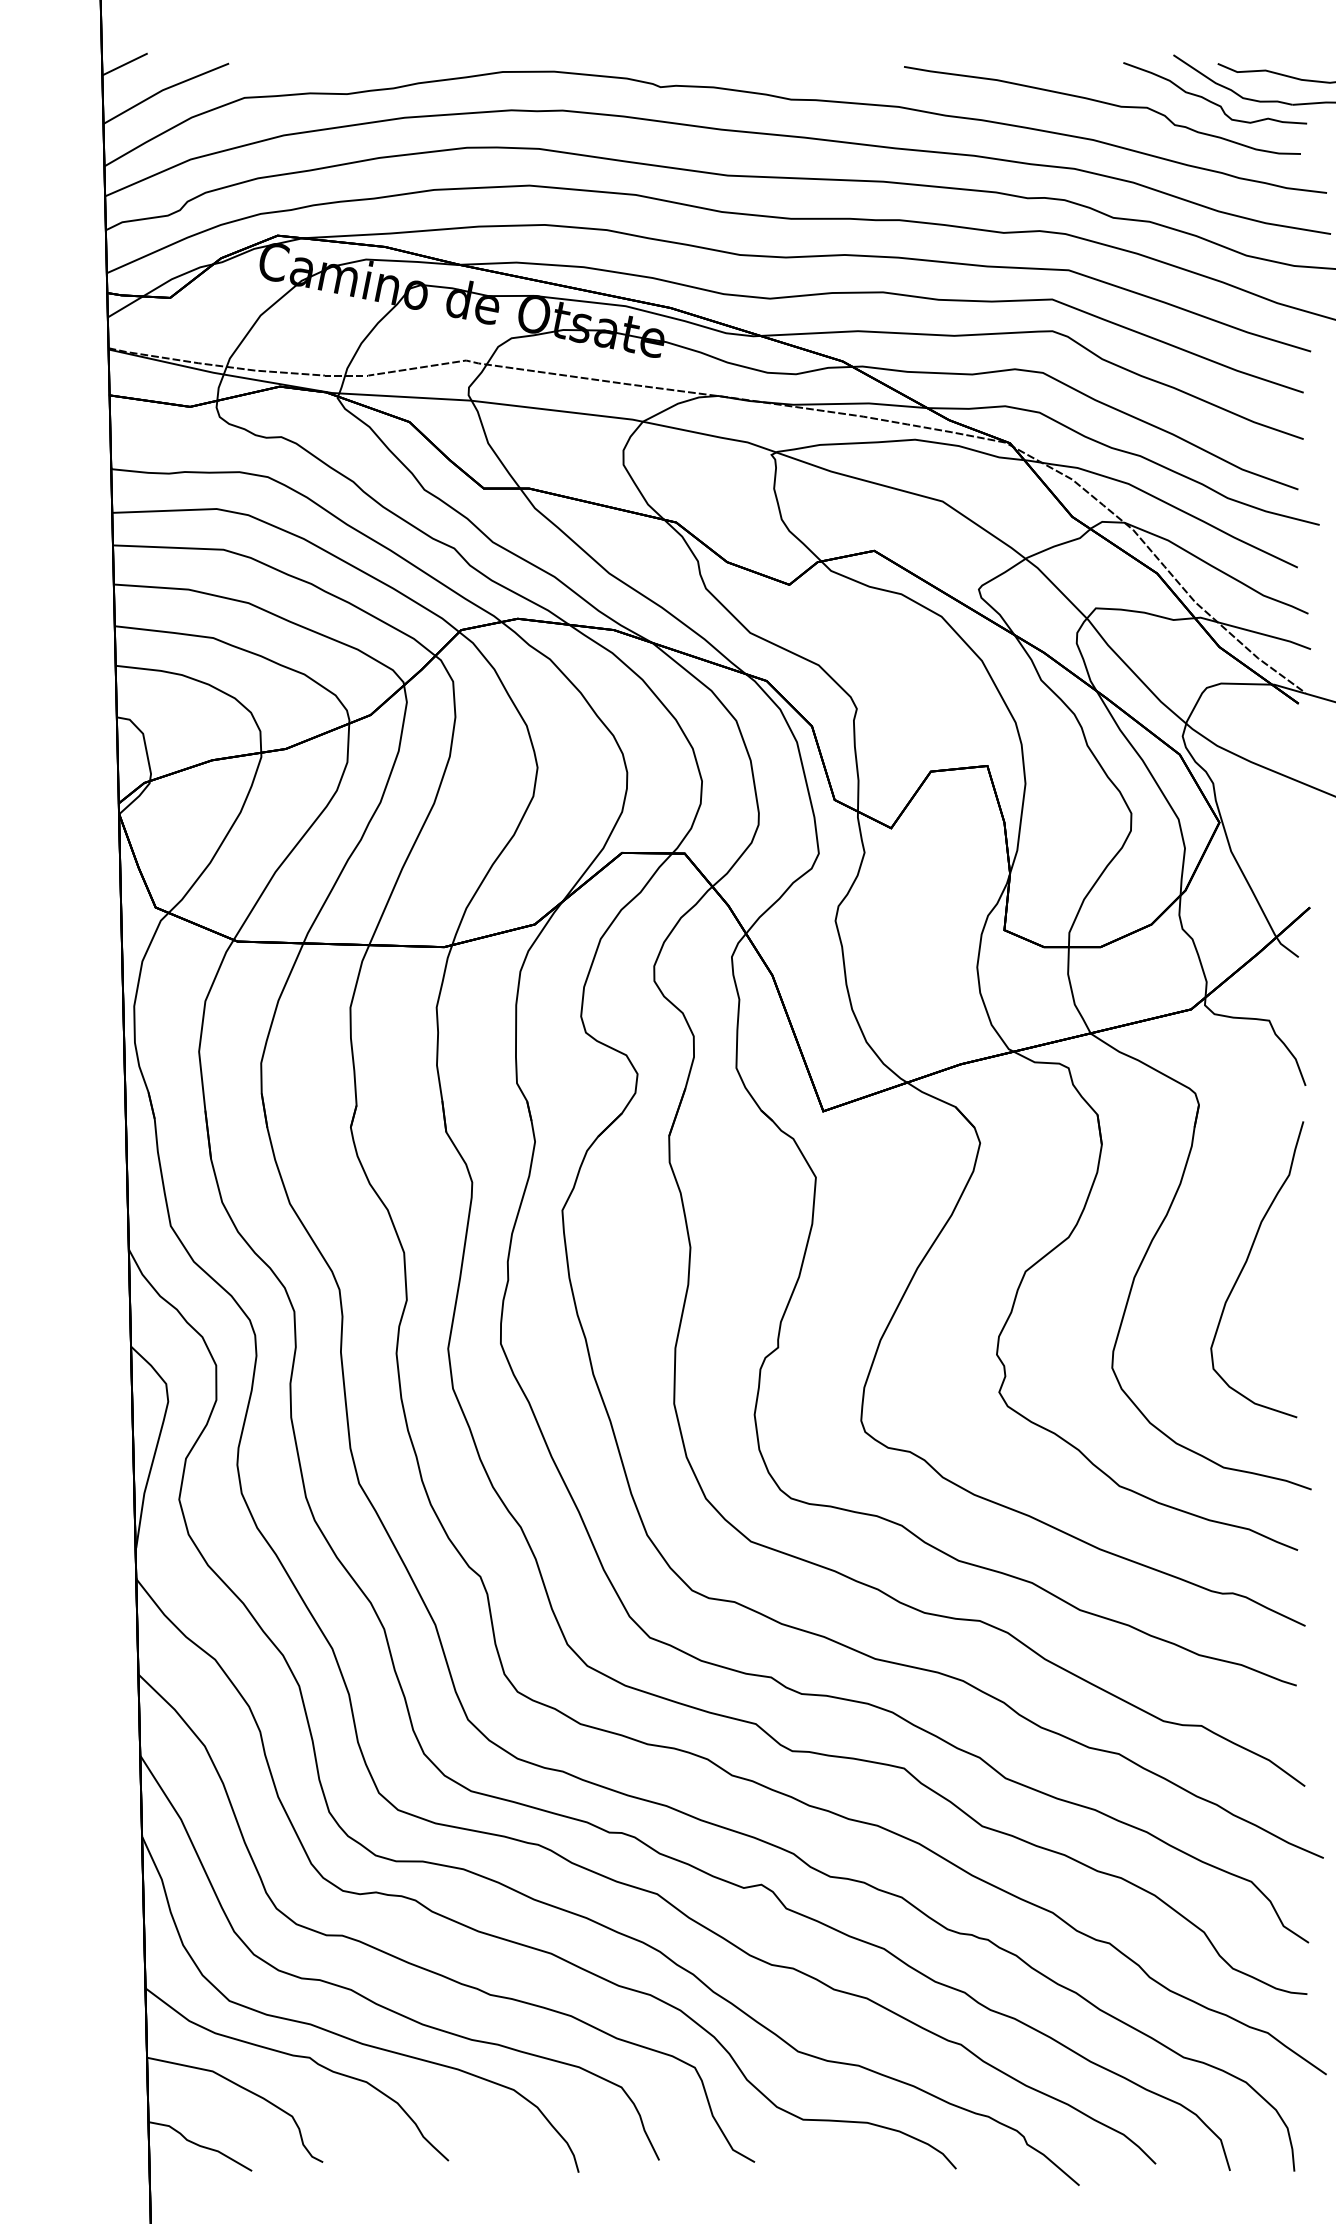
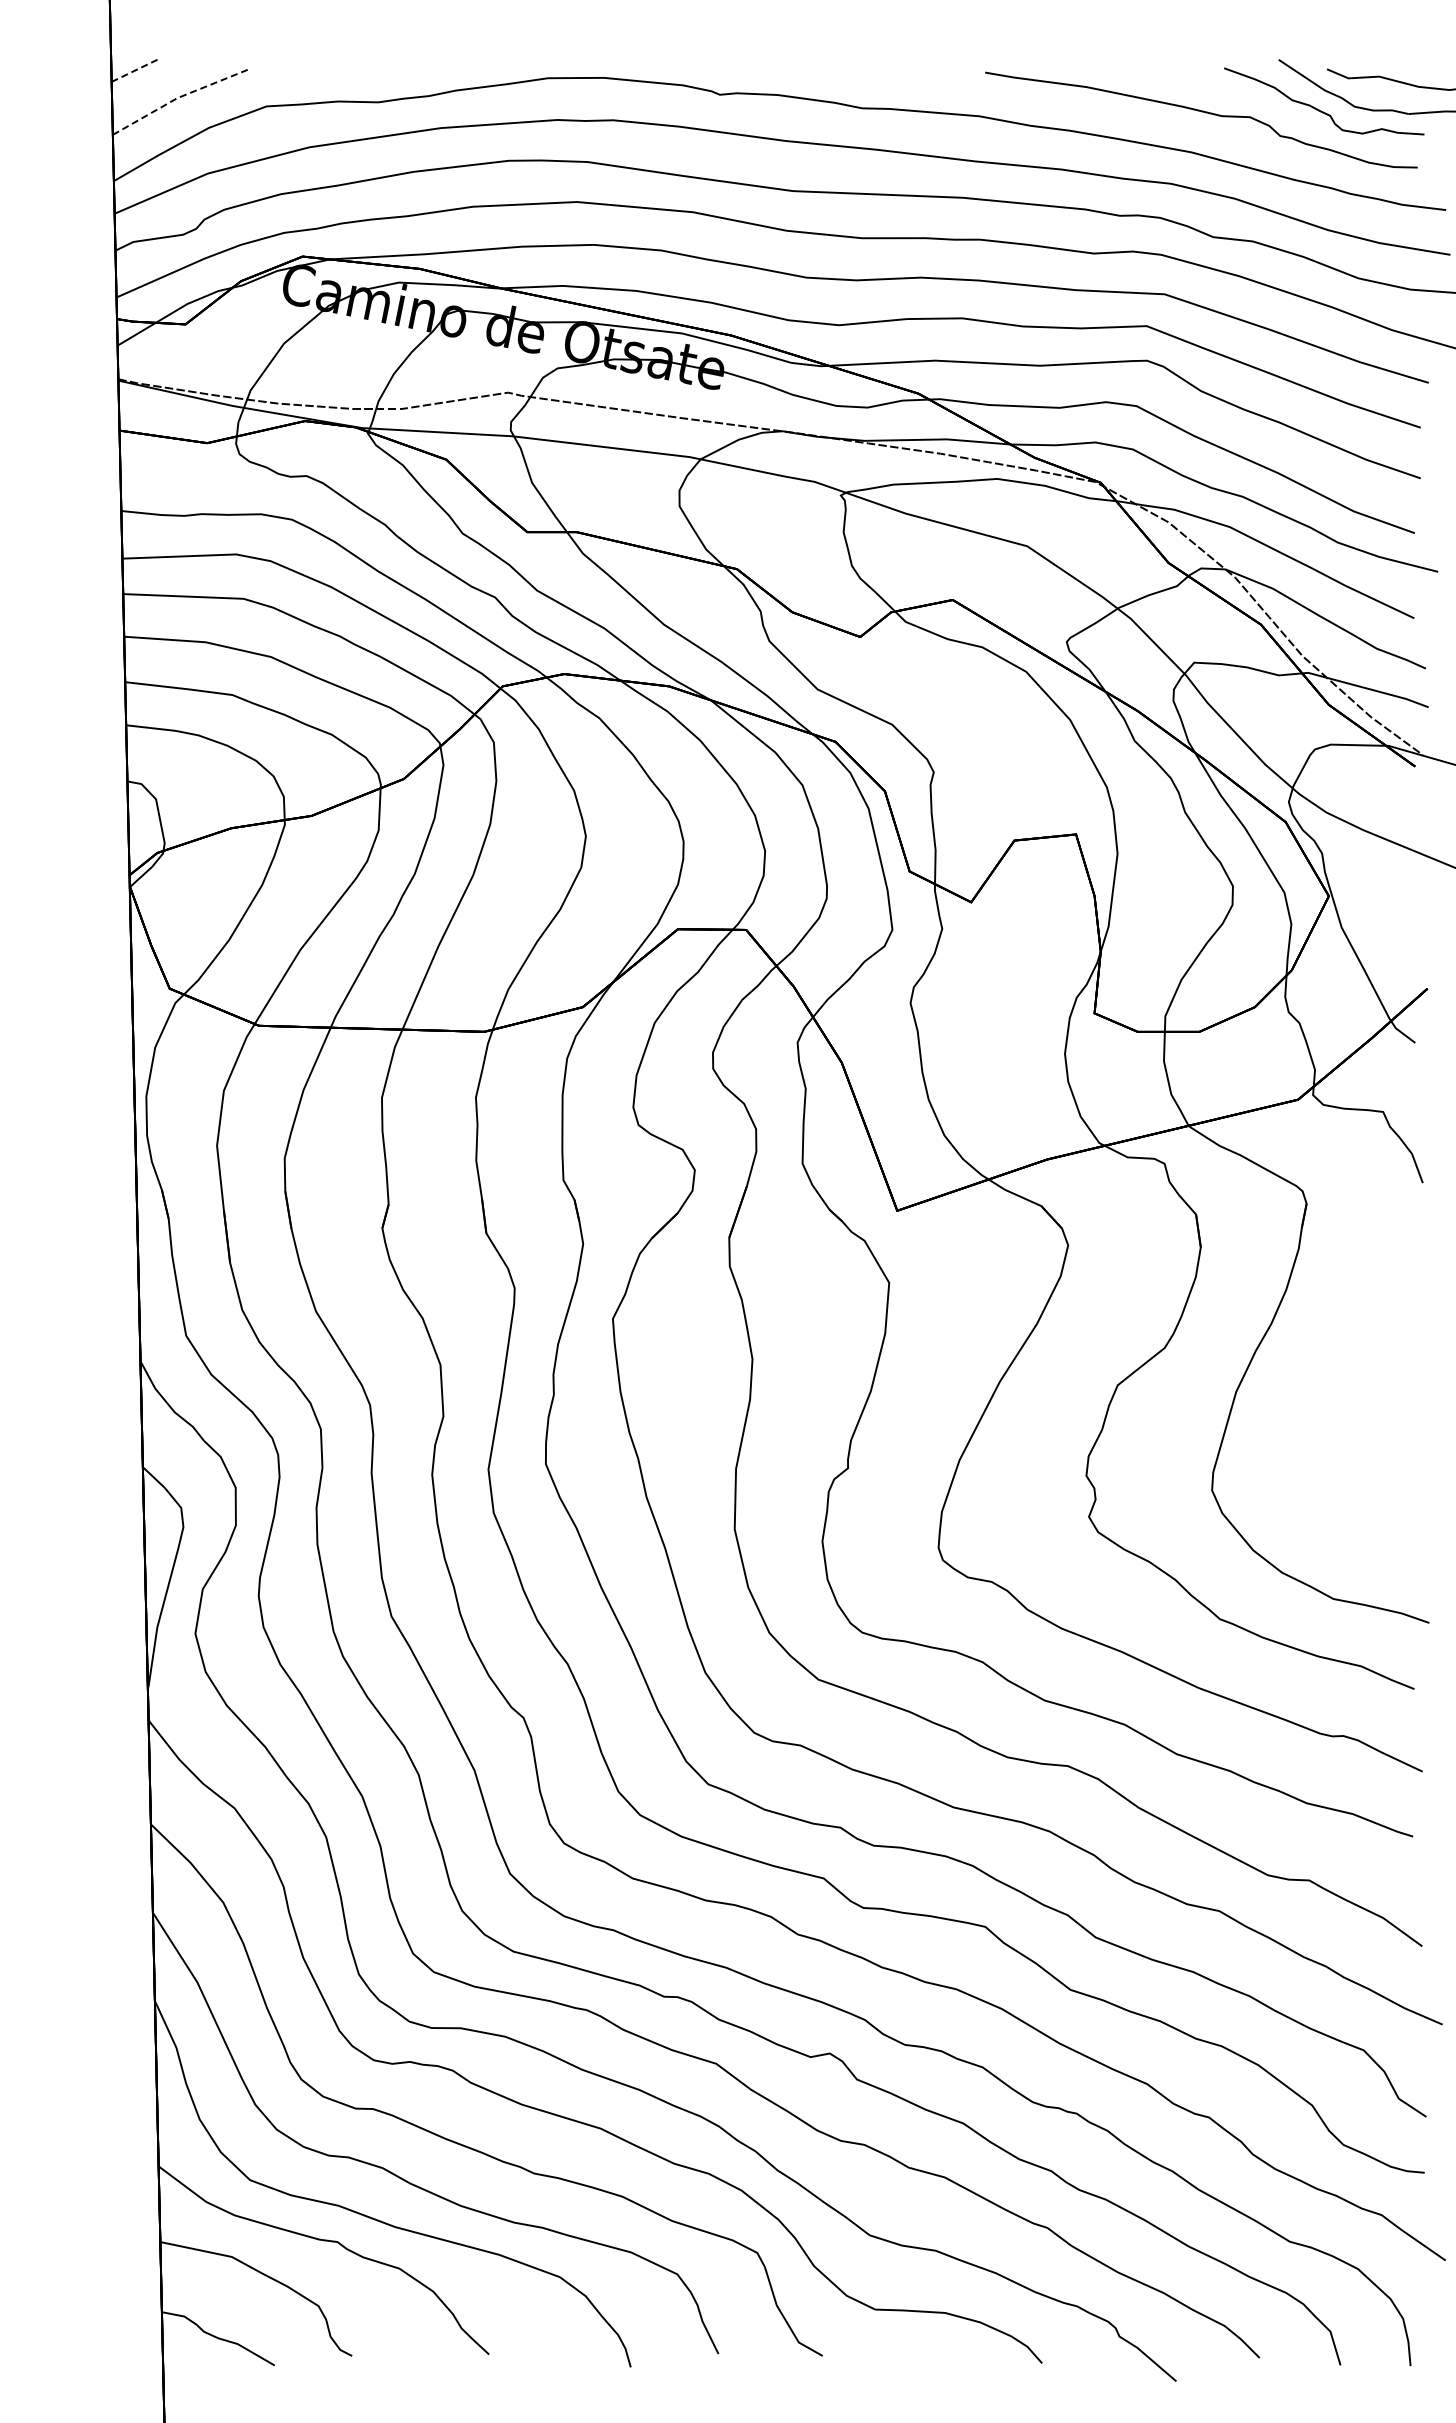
line: (124, 64) -> (135, 70), solid -> dashed
line: (162, 90) -> (177, 98), solid -> dashed
curve: (1246, 1263) -> (1358, 1376), removed

